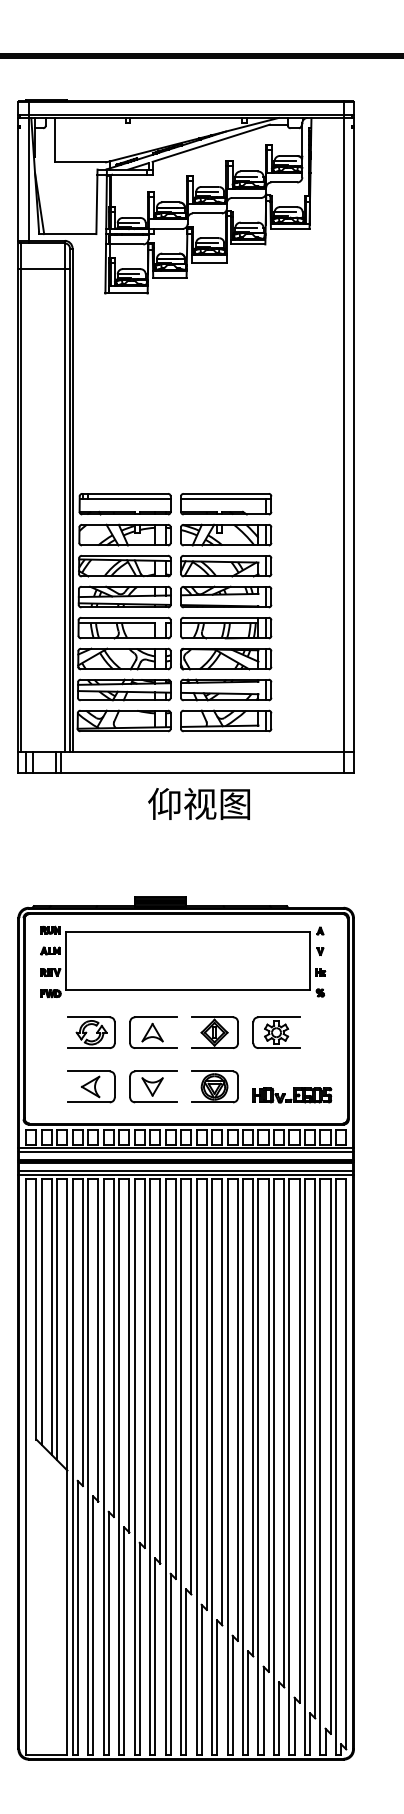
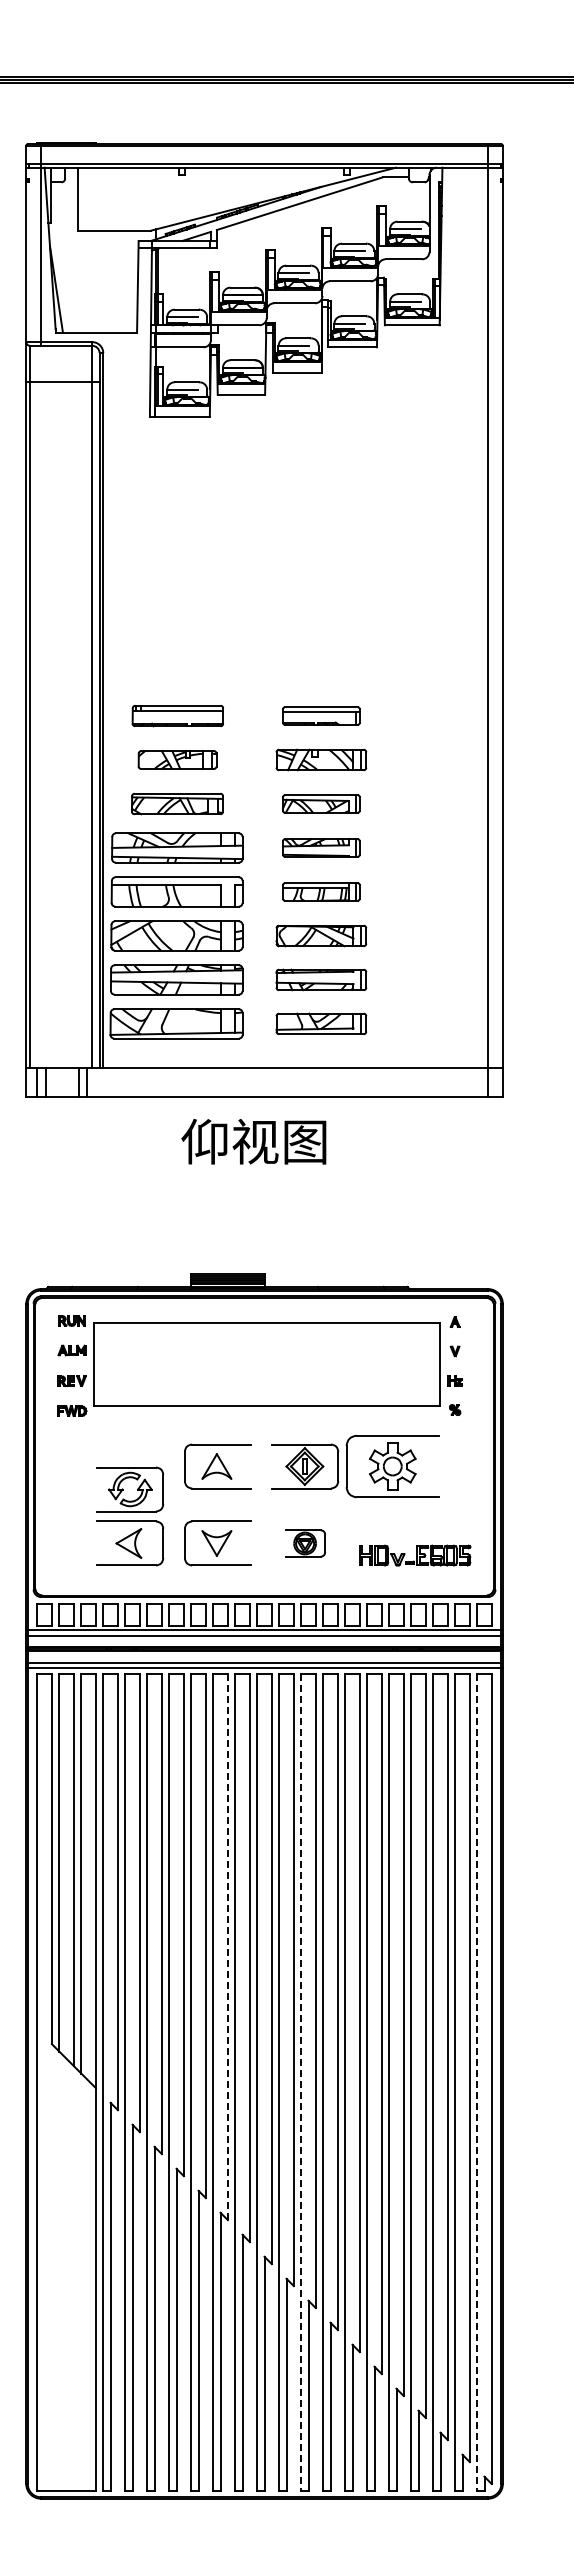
part: (124, 503) -> (177, 715), size x0.7
part: (226, 503) -> (321, 715), size x0.6
part: (124, 534) -> (177, 759), size x0.6
part: (226, 534) -> (321, 759), size x0.7
part: (124, 565) -> (177, 803), size x0.7
part: (226, 565) -> (321, 803), size x0.6
part: (226, 596) -> (321, 847), size x0.6
part: (226, 627) -> (321, 891), size x0.6
part: (226, 658) -> (321, 935), size x0.7
part: (226, 689) -> (321, 979), size x0.7
part: (226, 720) -> (321, 1023), size x0.7
text: (198, 803) -> (253, 1141), moved
part: (86, 1032) -> (123, 1489), moved
part: (276, 1032) -> (392, 1466), size x1.4
part: (215, 1086) -> (305, 1543), size x0.6
line: (160, 1370) -> (227, 1946), solid -> dashed
line: (212, 1466) -> (301, 2082), solid -> dashed
line: (336, 1466) -> (477, 2082), solid -> dashed

